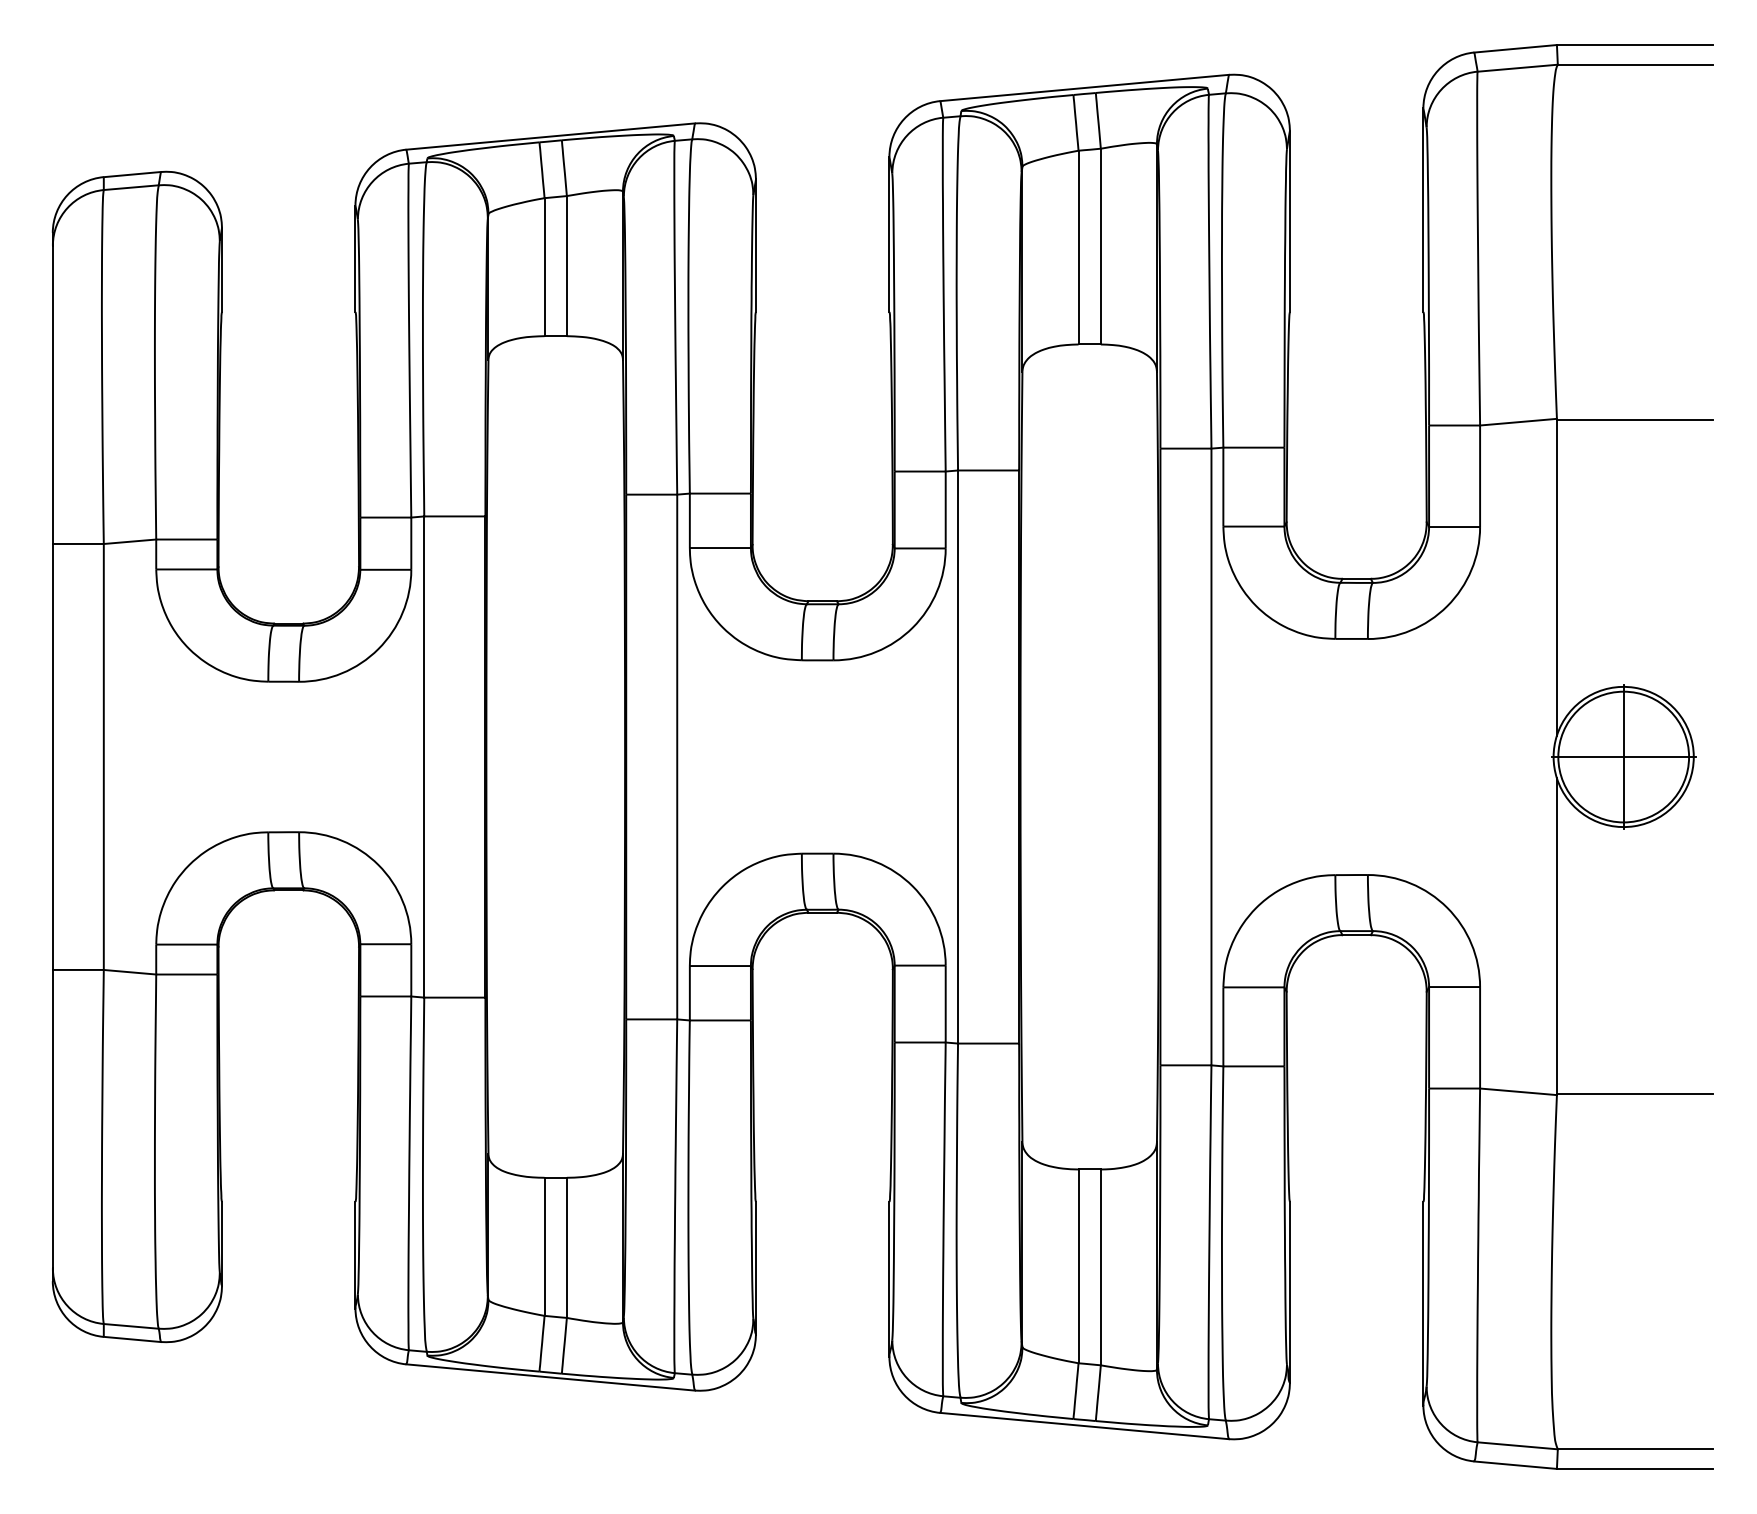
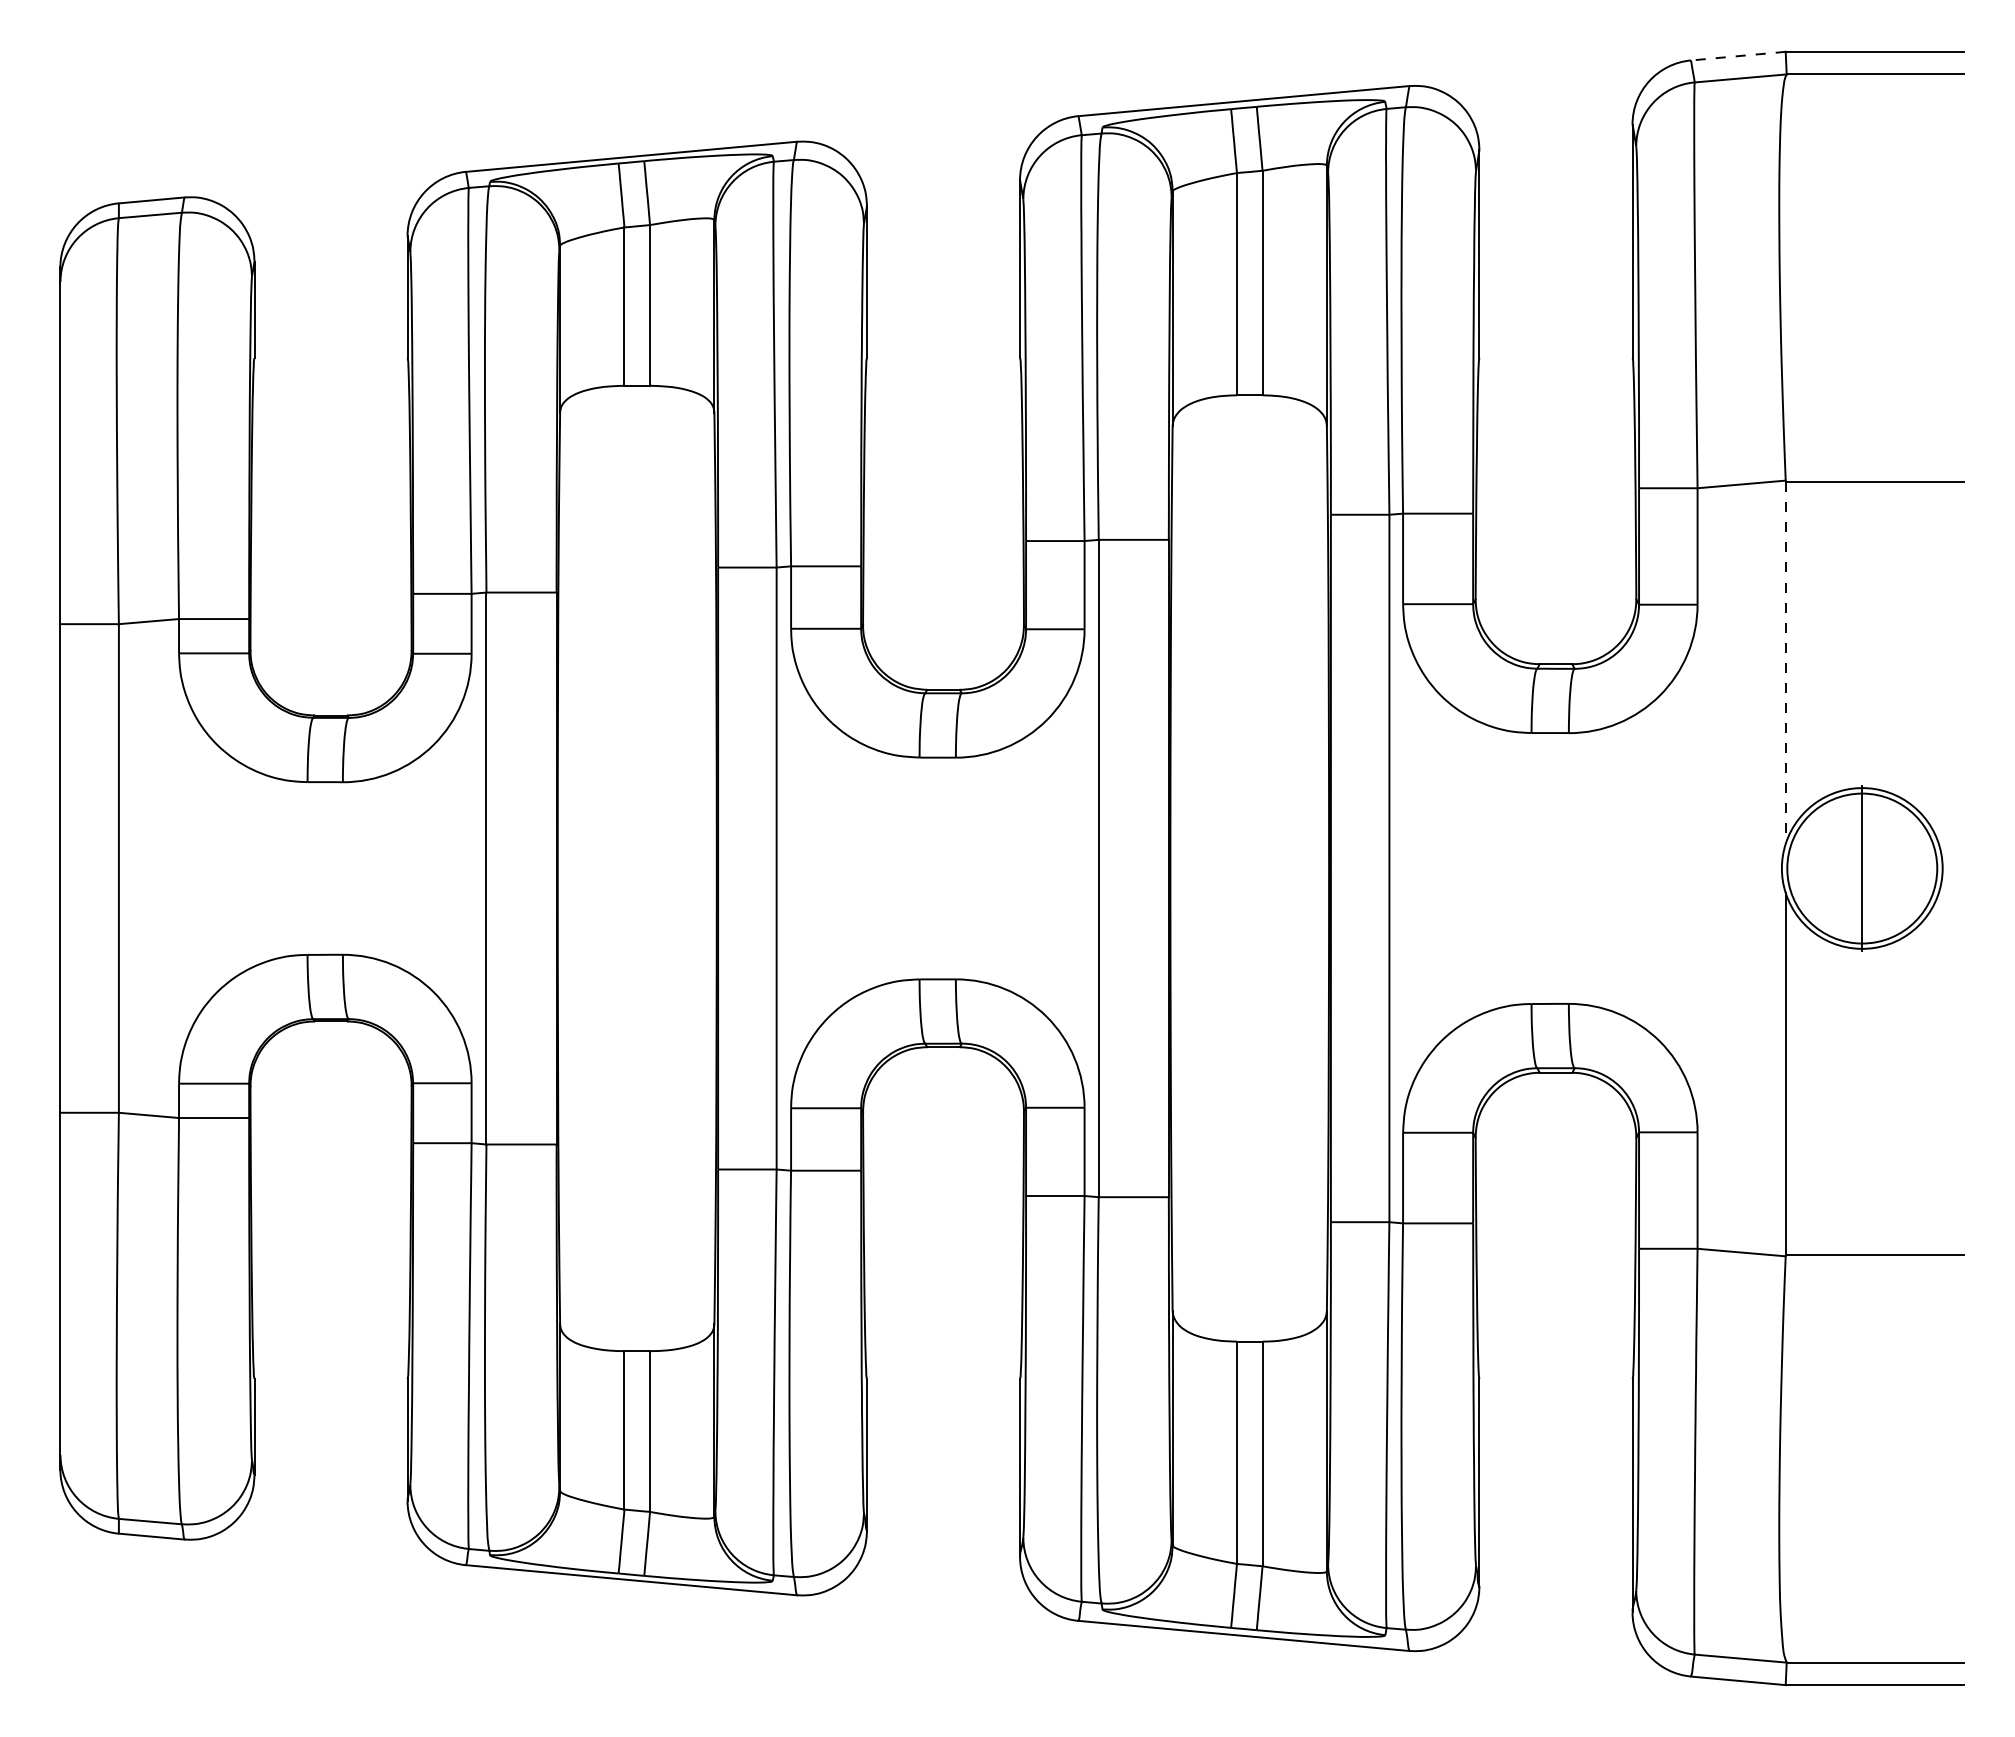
line: (1515, 49) -> (1738, 56), solid -> dashed
line: (1556, 578) -> (1785, 663), solid -> dashed
line: (1623, 757) -> (1861, 868), removed

